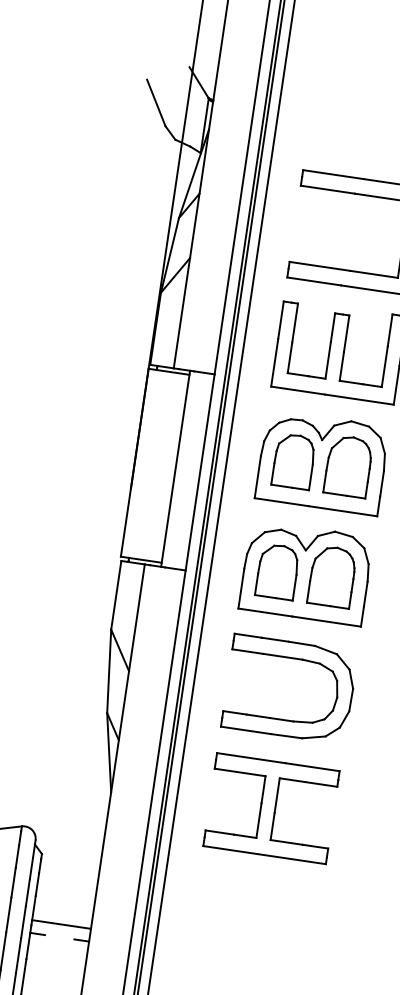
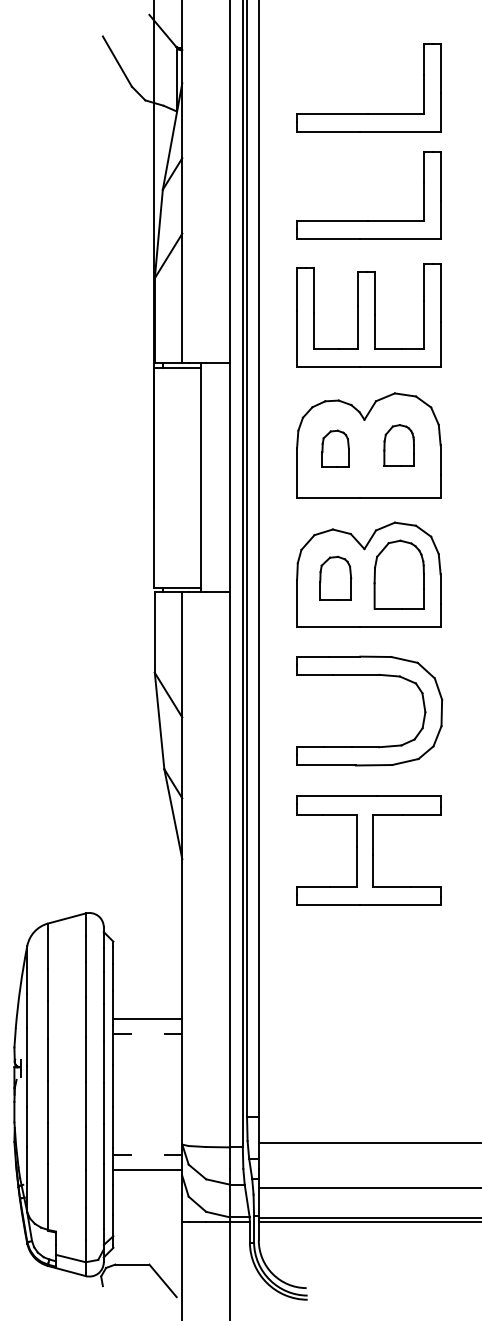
part: (293, 460) -> (335, 448), size x0.6
part: (347, 466) -> (398, 445), size x0.6
part: (277, 571) -> (335, 577), size x0.7

